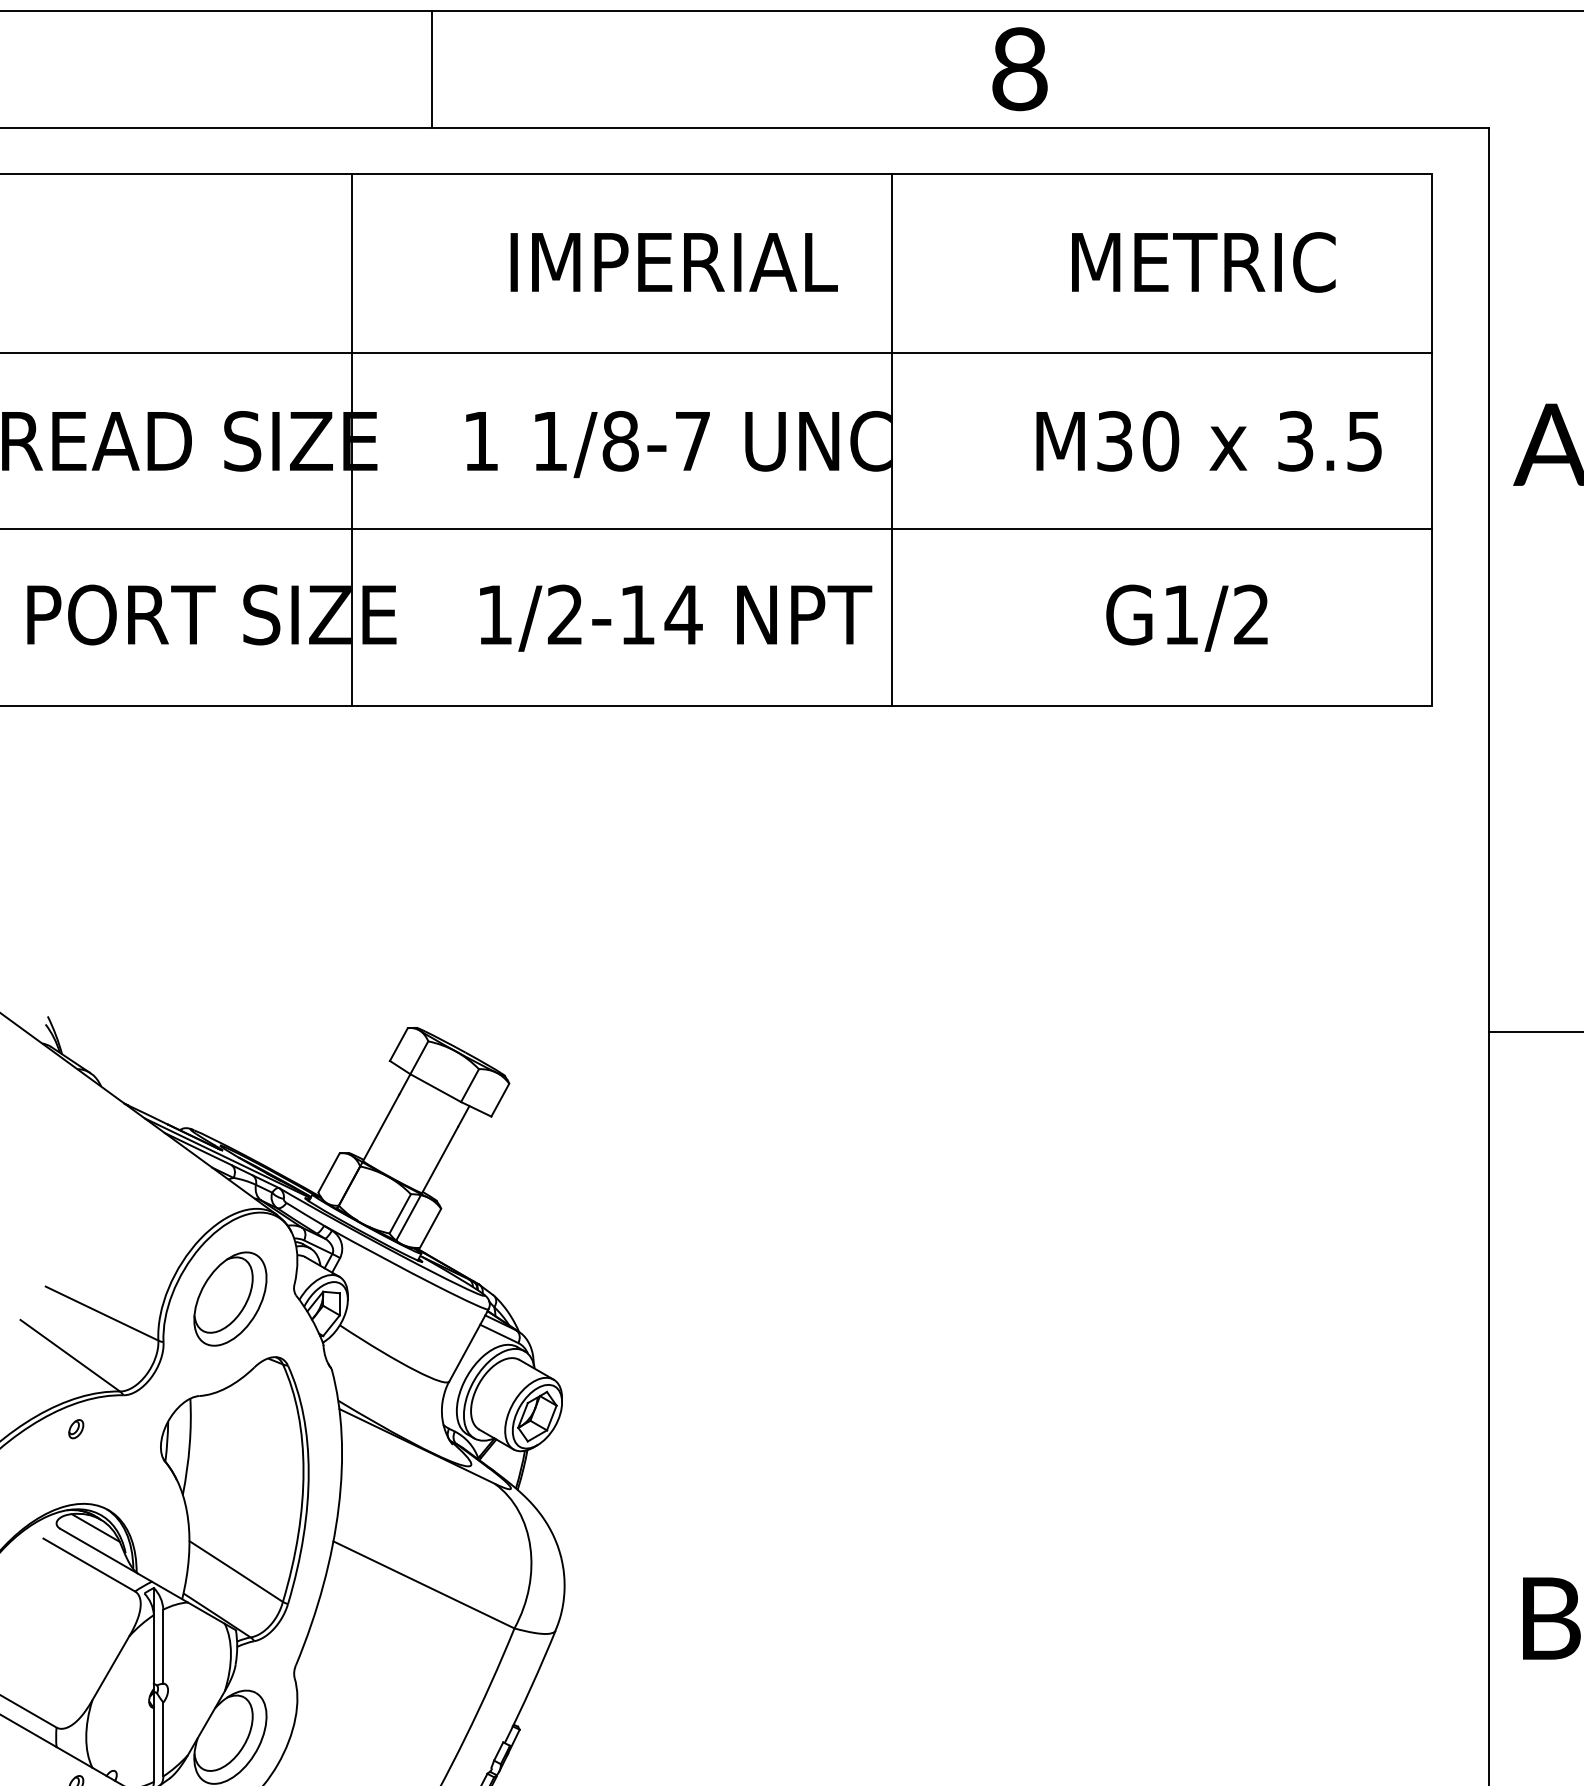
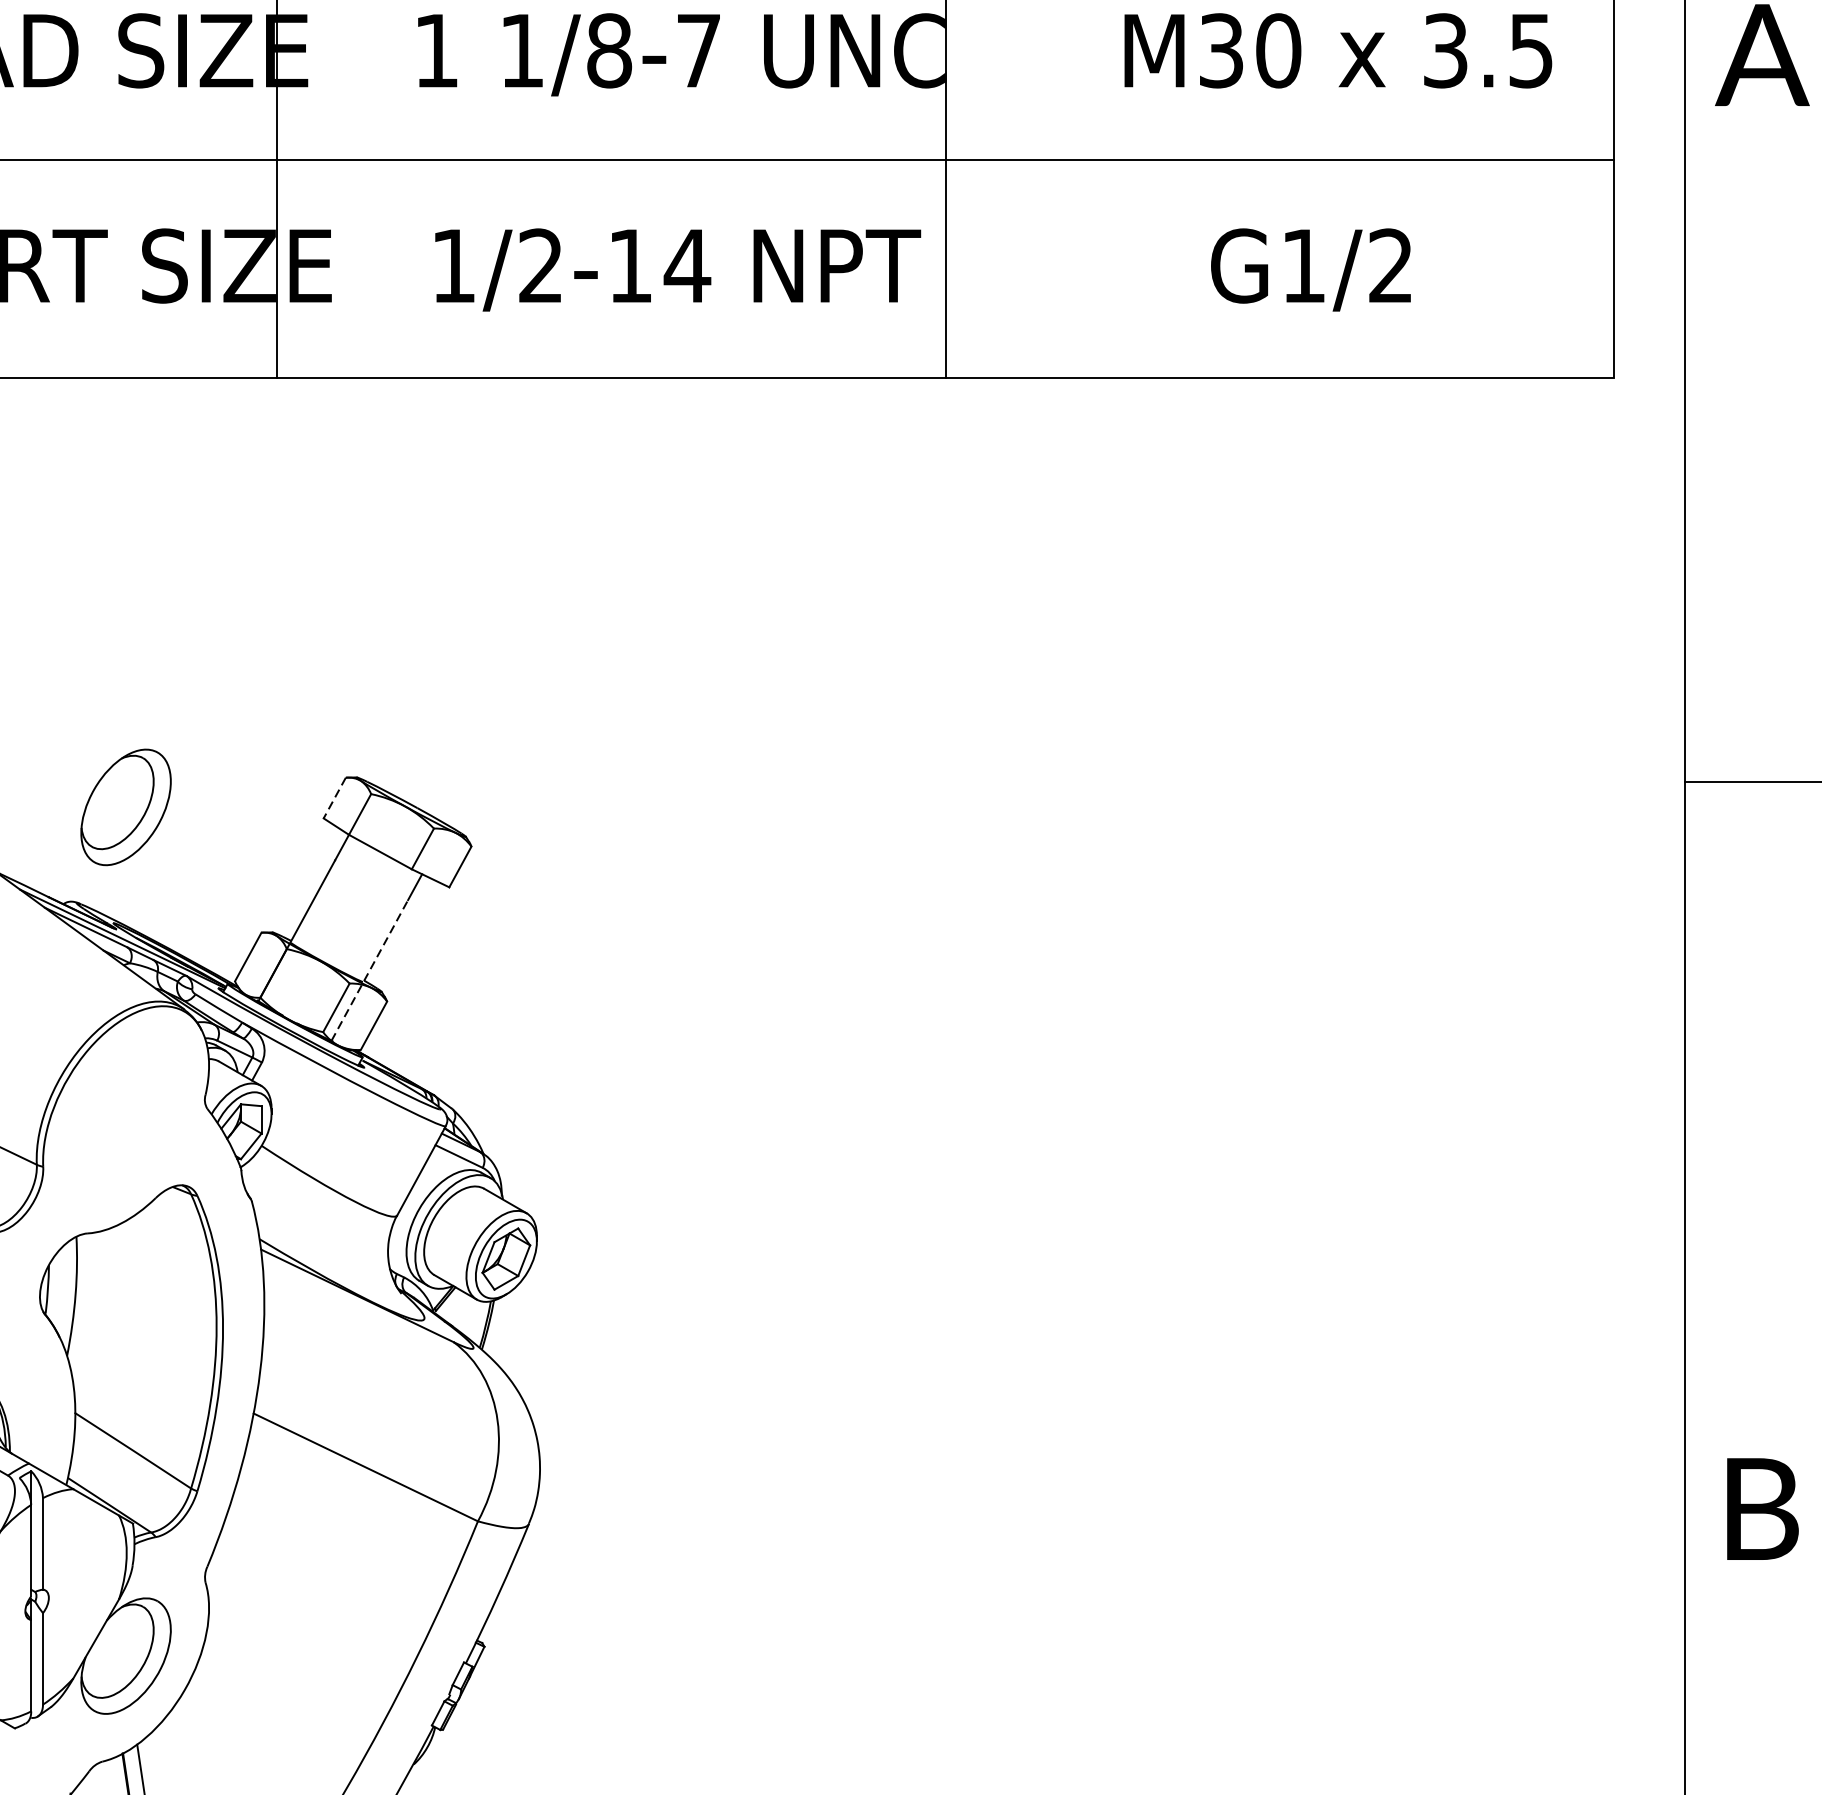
line: (398, 1044) -> (334, 798), solid -> dashed
line: (427, 1183) -> (370, 970), solid -> dashed
part: (230, 1298) -> (126, 806), moved

